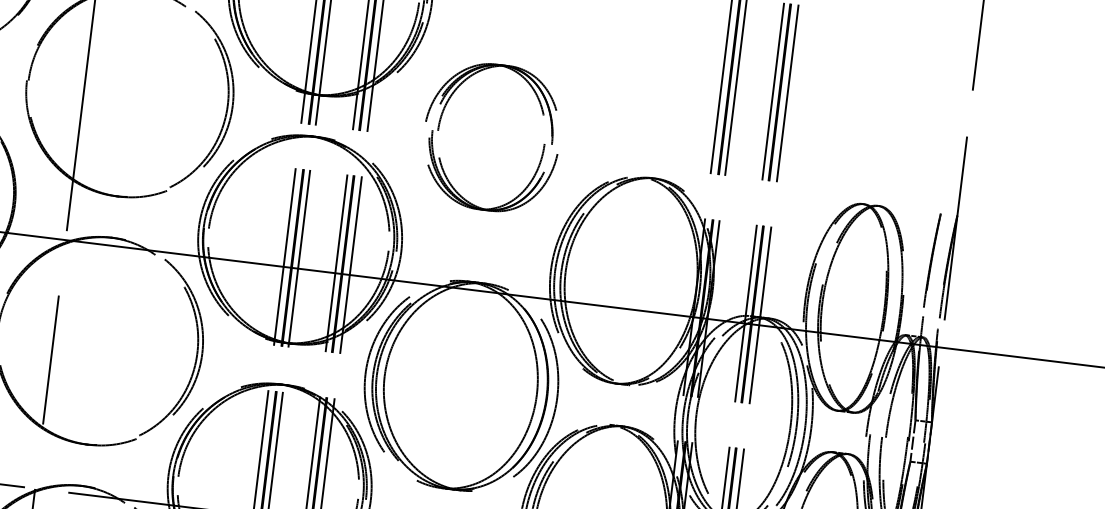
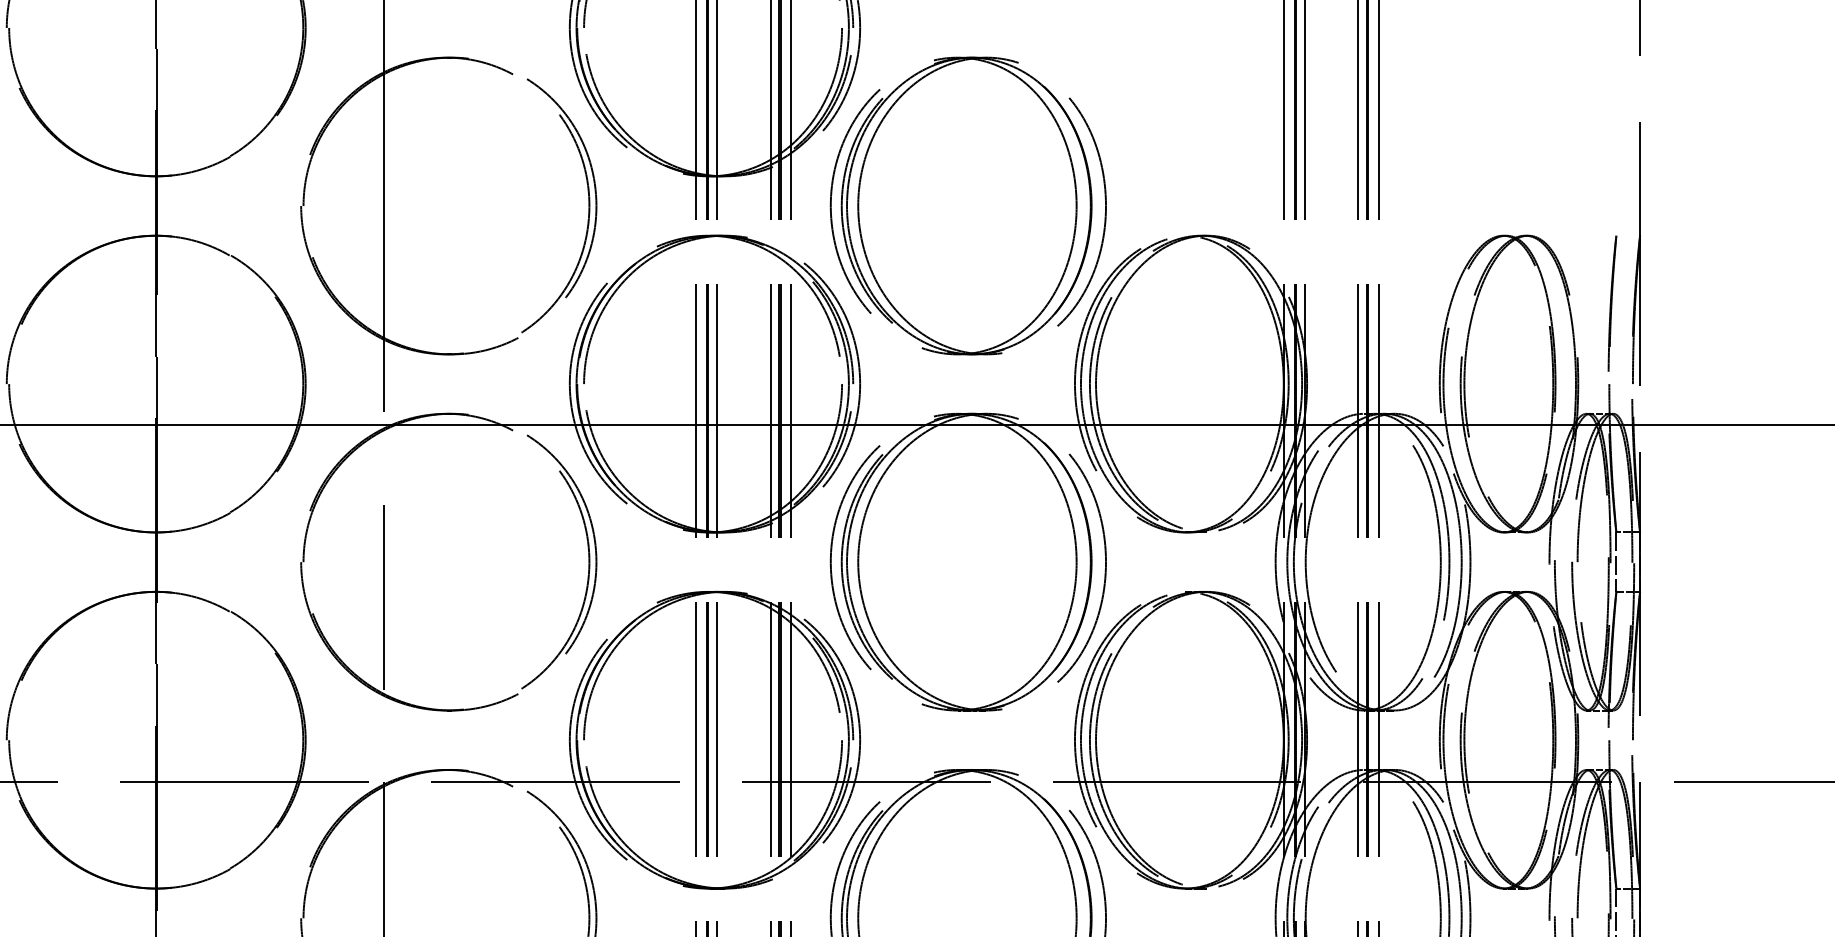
part: (491, 137) -> (967, 205), size x1.43

